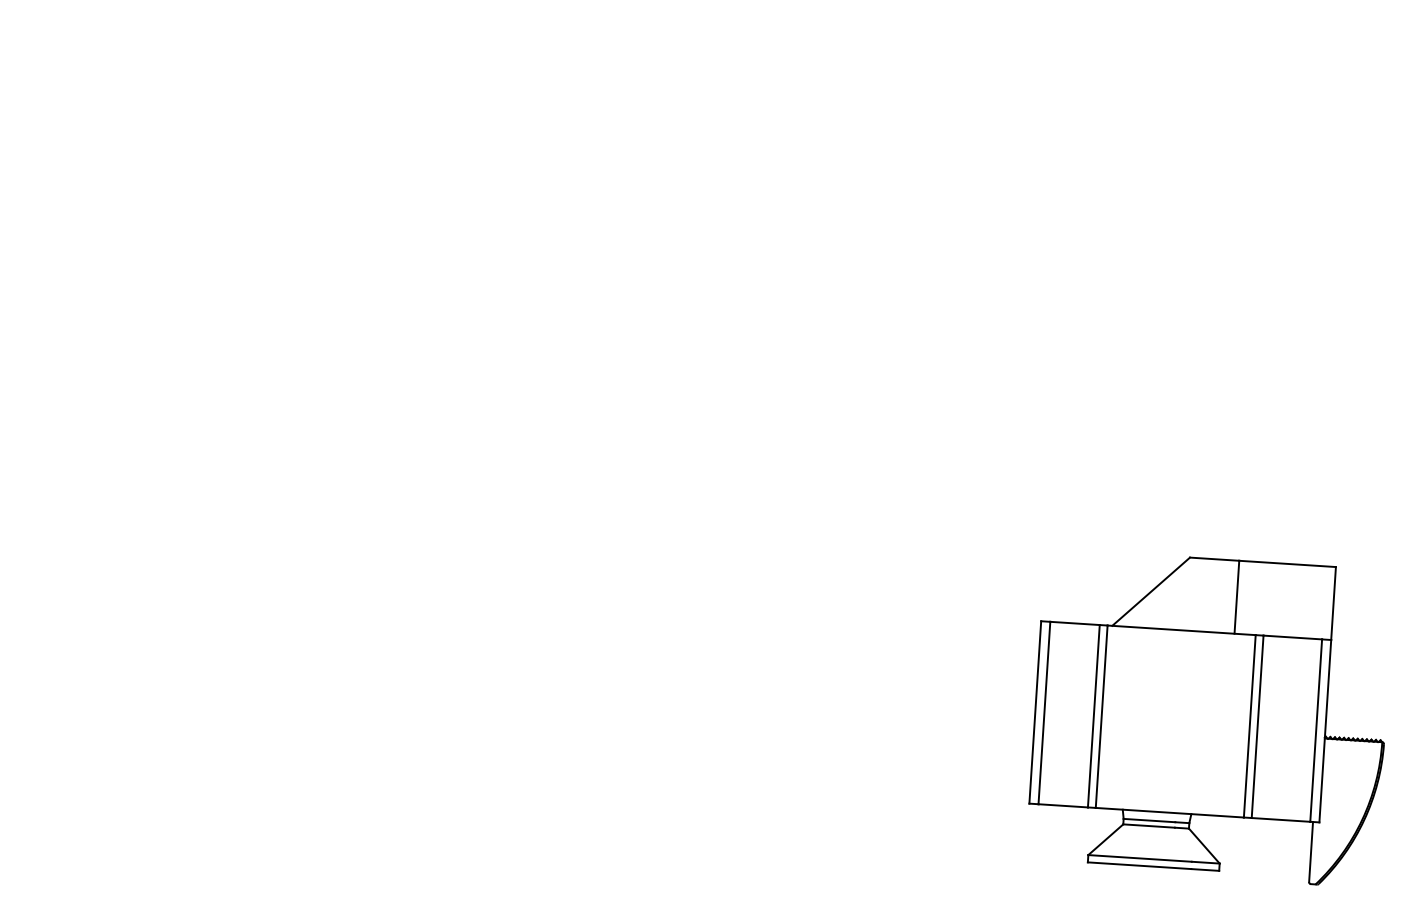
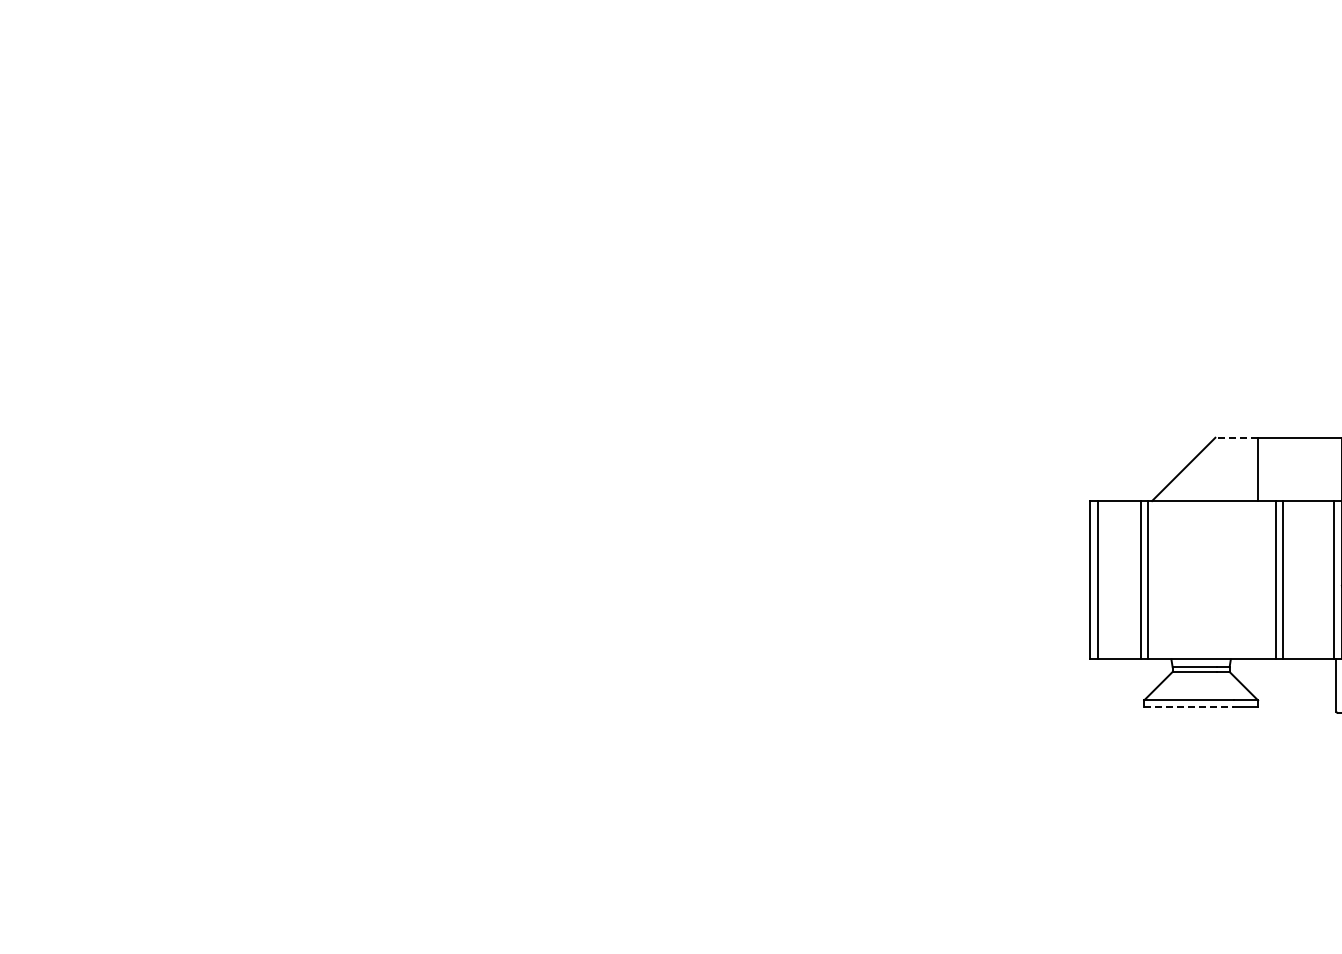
line: (1214, 558) -> (1236, 437), solid -> dashed
line: (1140, 865) -> (1189, 706), solid -> dashed

